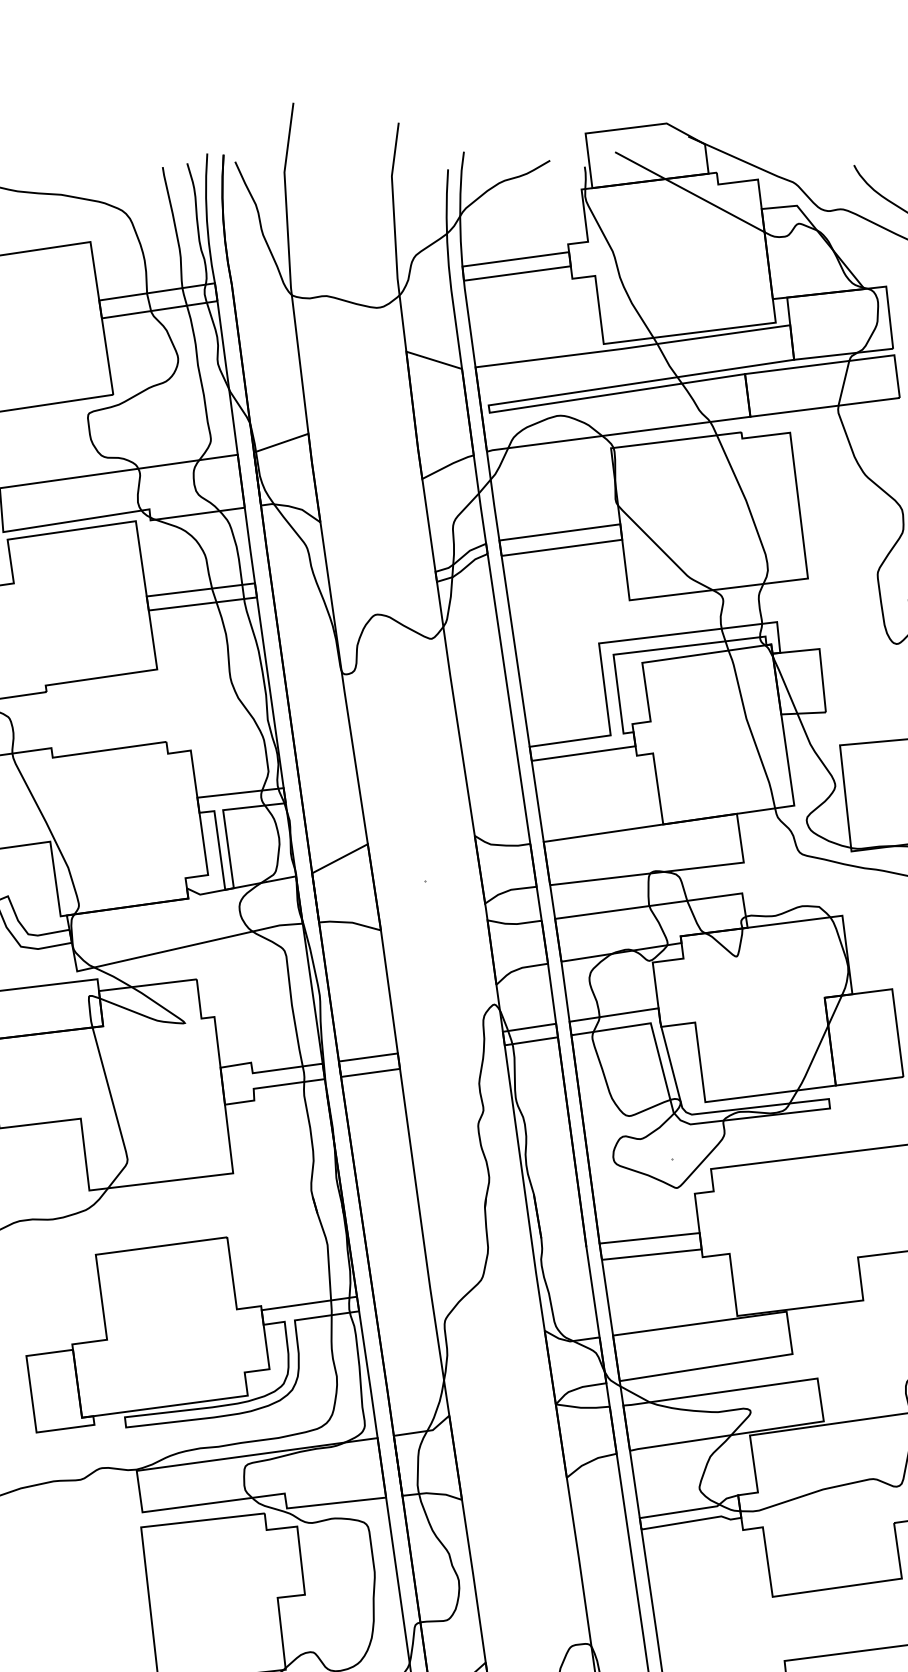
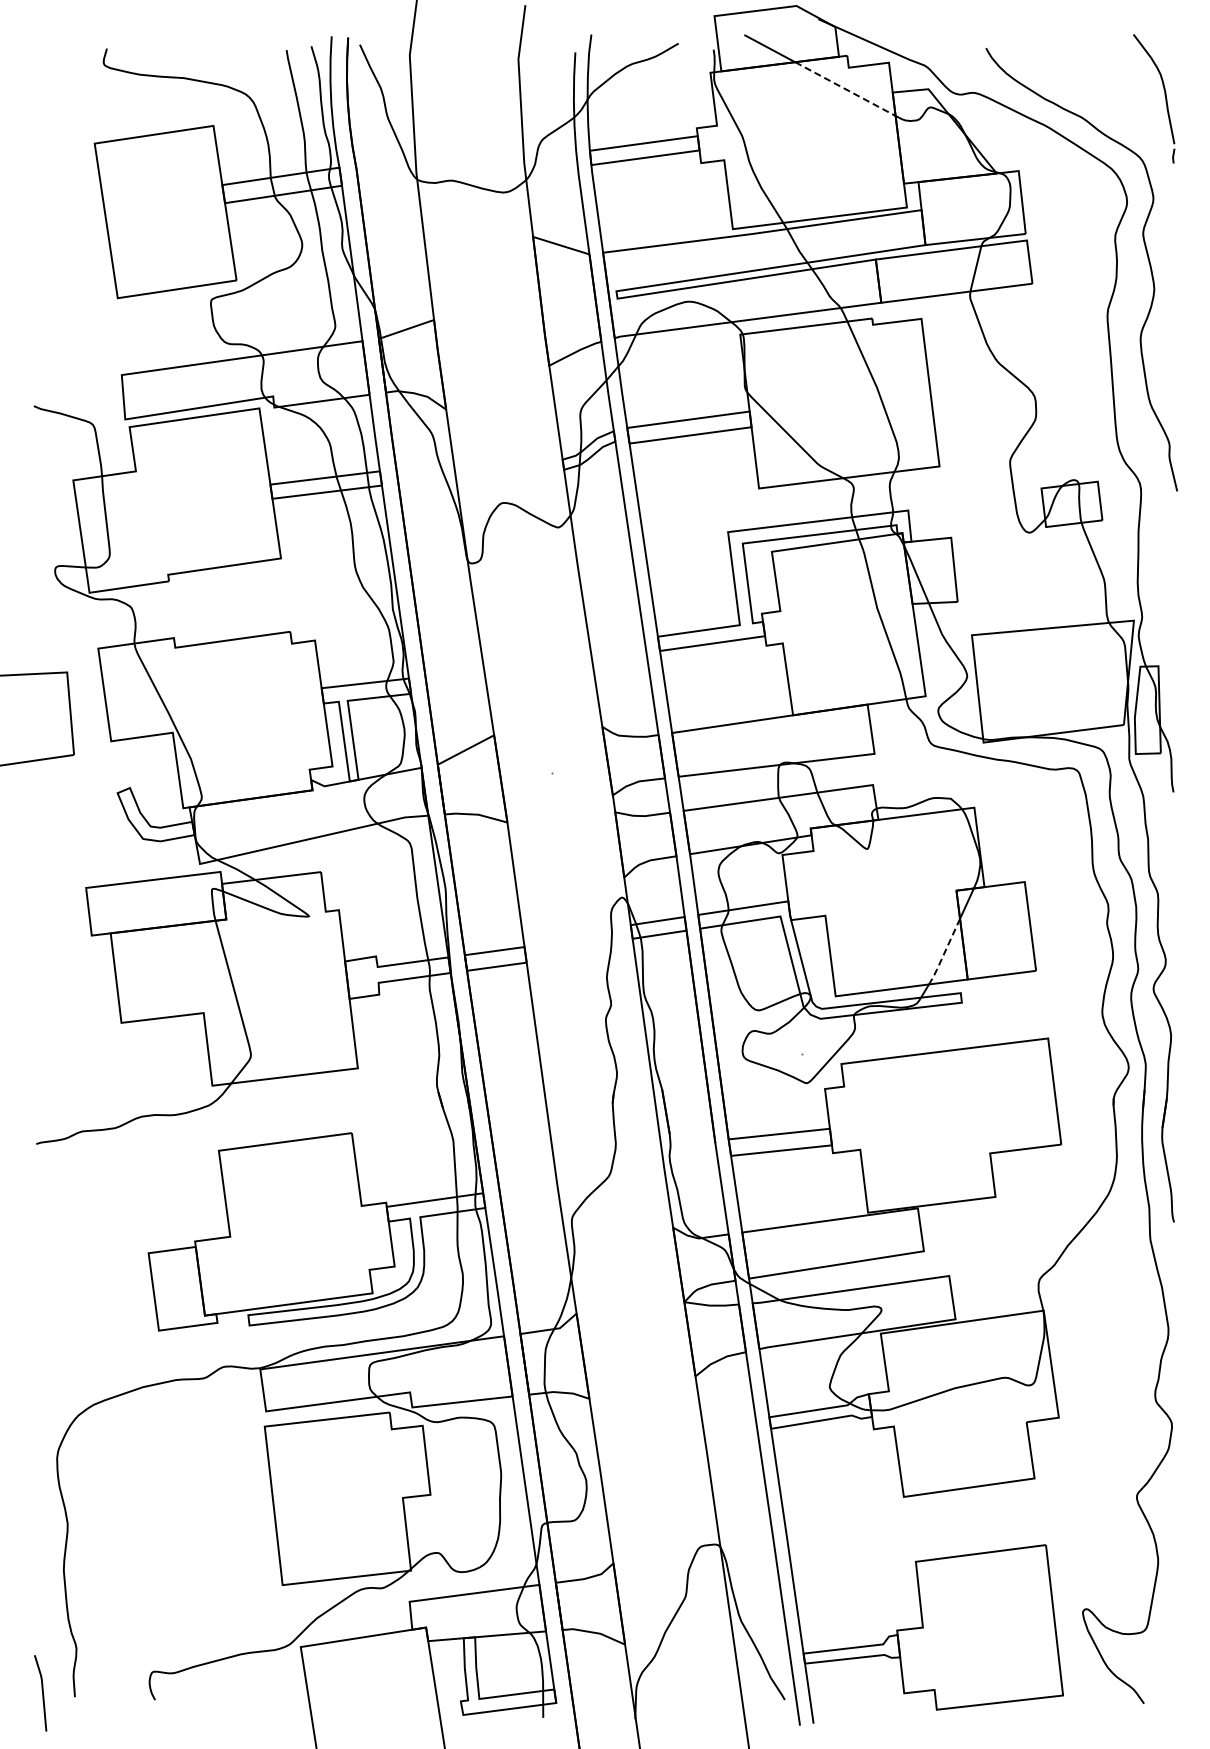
line: (715, 206) -> (845, 89), solid -> dashed
line: (812, 1059) -> (944, 953), solid -> dashed

